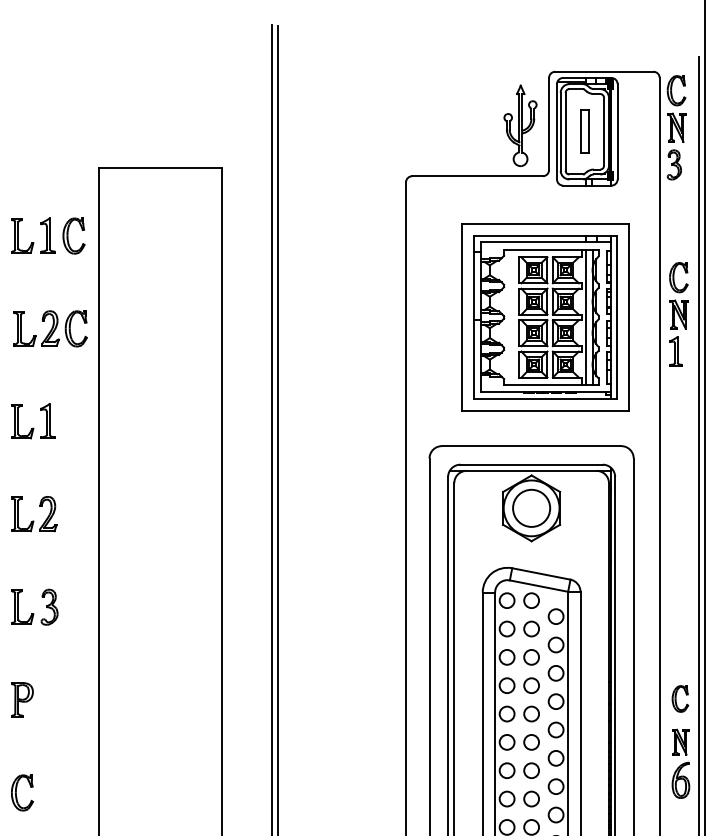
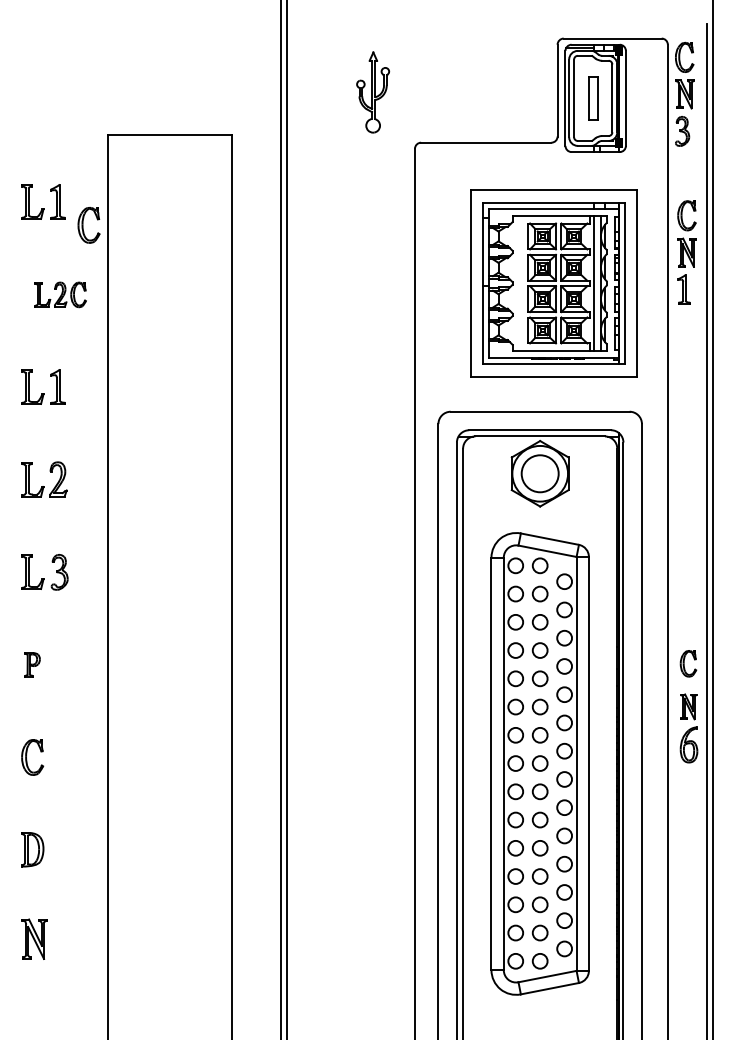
part: (520, 125) -> (373, 92), moved
part: (73, 236) -> (88, 225), moved
part: (678, 314) -> (686, 252), moved
part: (50, 328) -> (60, 294), size x0.7
part: (22, 699) -> (32, 664), size x0.7

